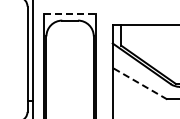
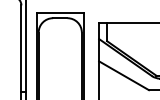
line: (70, 14) -> (60, 12), dashed -> solid
line: (140, 83) -> (124, 75), dashed -> solid

